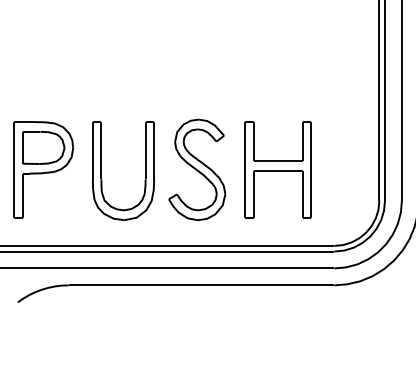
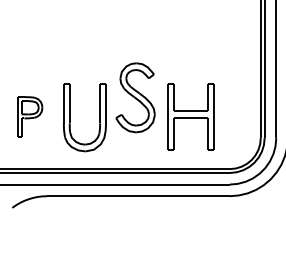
part: (44, 169) -> (30, 116), size x0.6
part: (197, 169) -> (135, 97), moved

